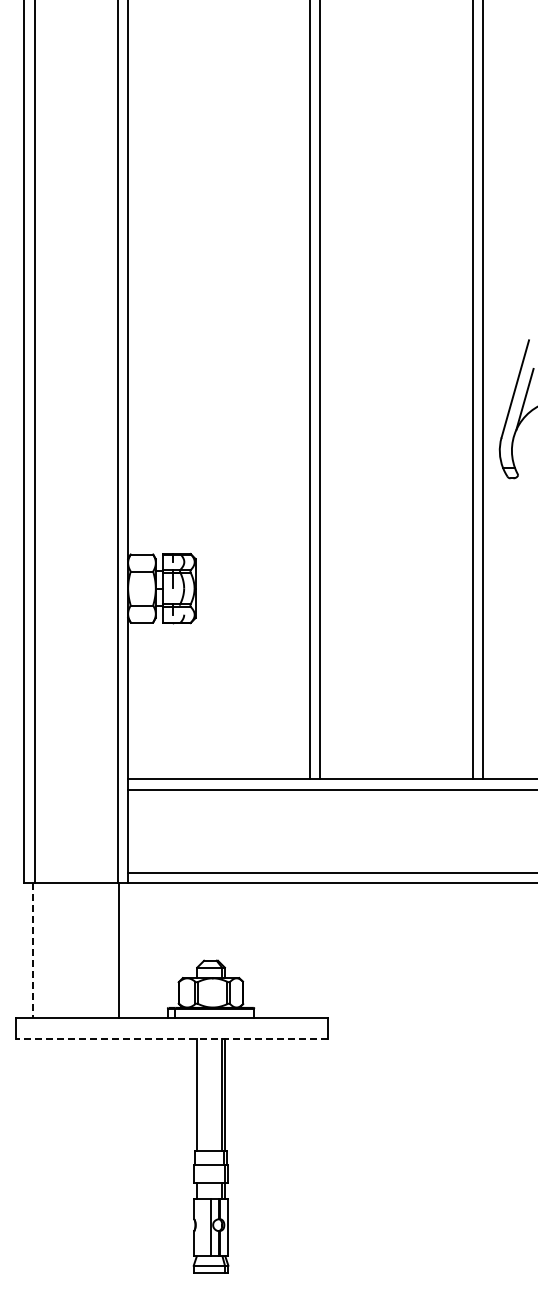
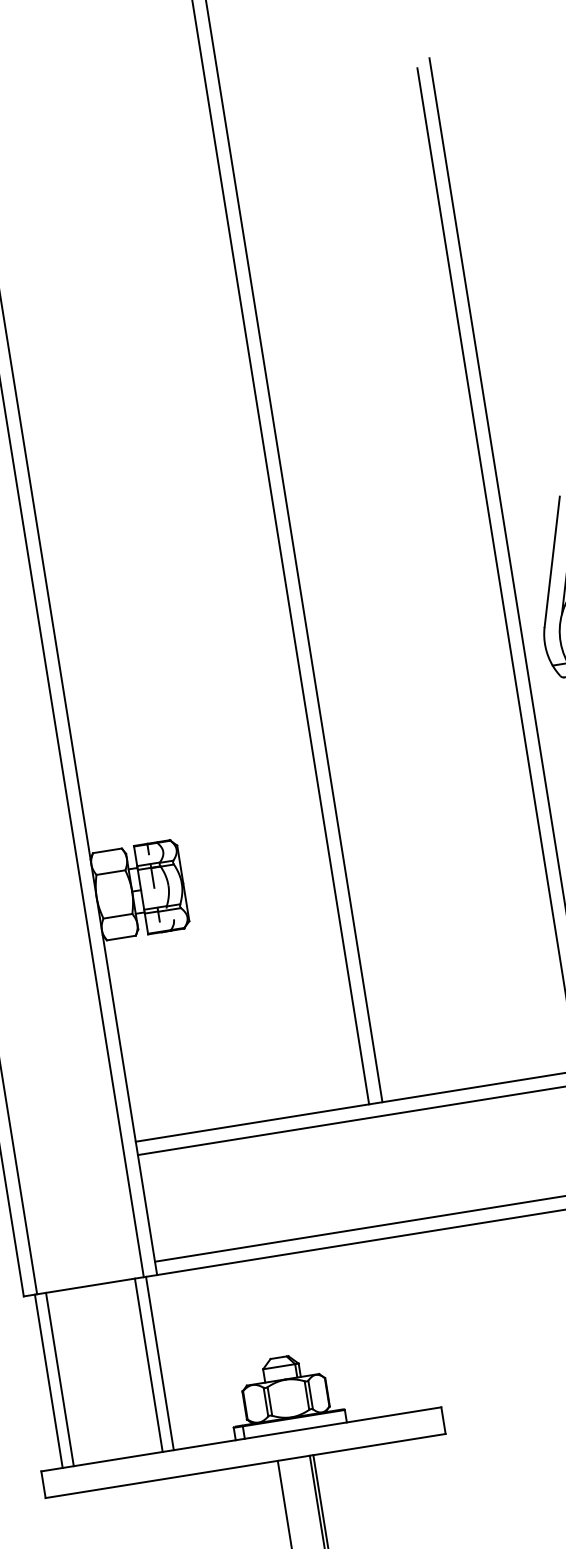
line: (32, 950) -> (48, 1381), dashed -> solid
line: (41, 950) -> (59, 1379), added
line: (110, 950) -> (148, 1365), added
line: (172, 1039) -> (246, 1466), dashed -> solid

